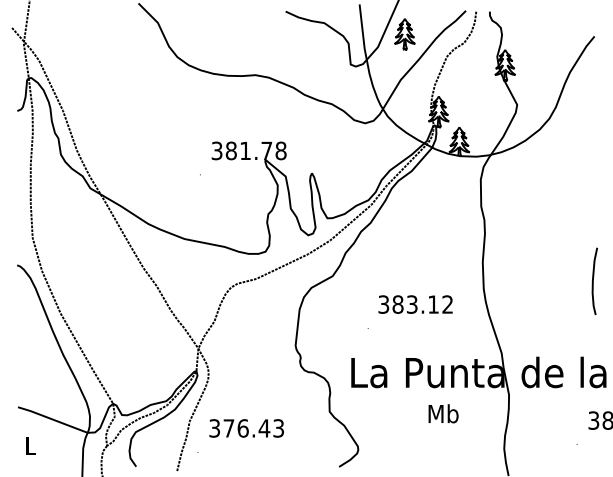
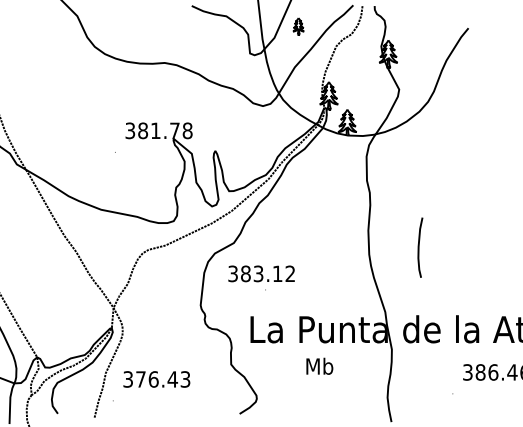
part: (404, 34) -> (298, 26), size x0.6
curve: (593, 280) -> (419, 246), moved
text: (415, 304) -> (261, 273), moved
text: (443, 413) -> (319, 366), moved

